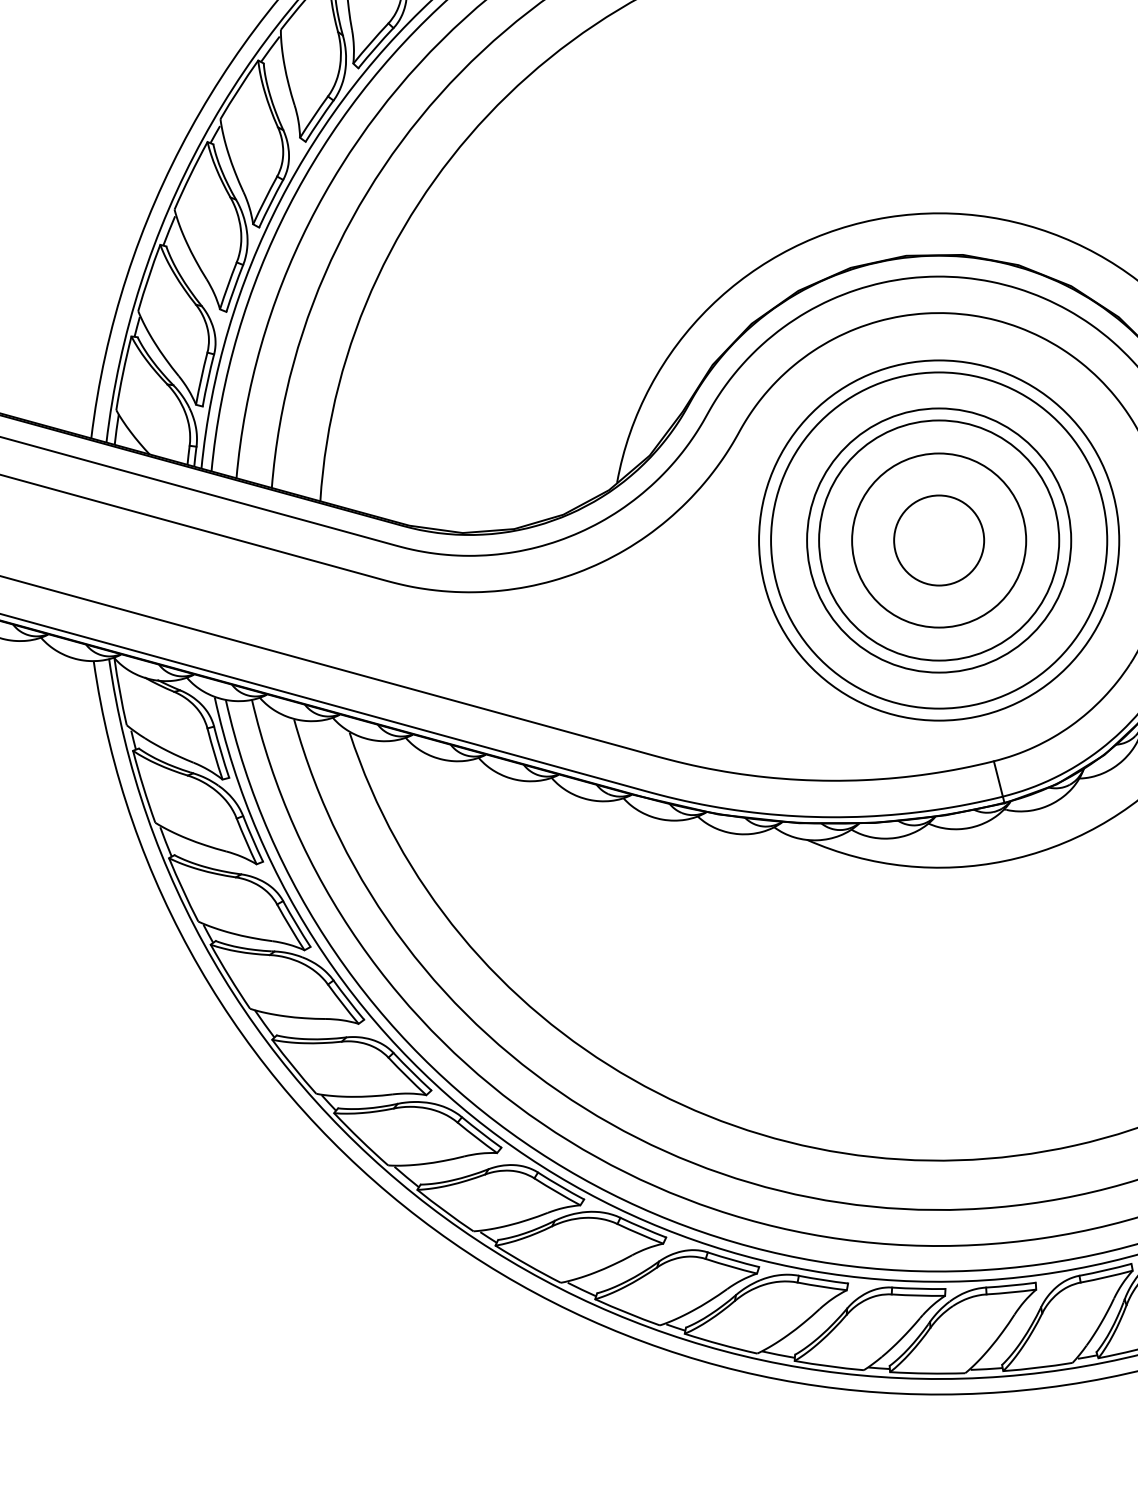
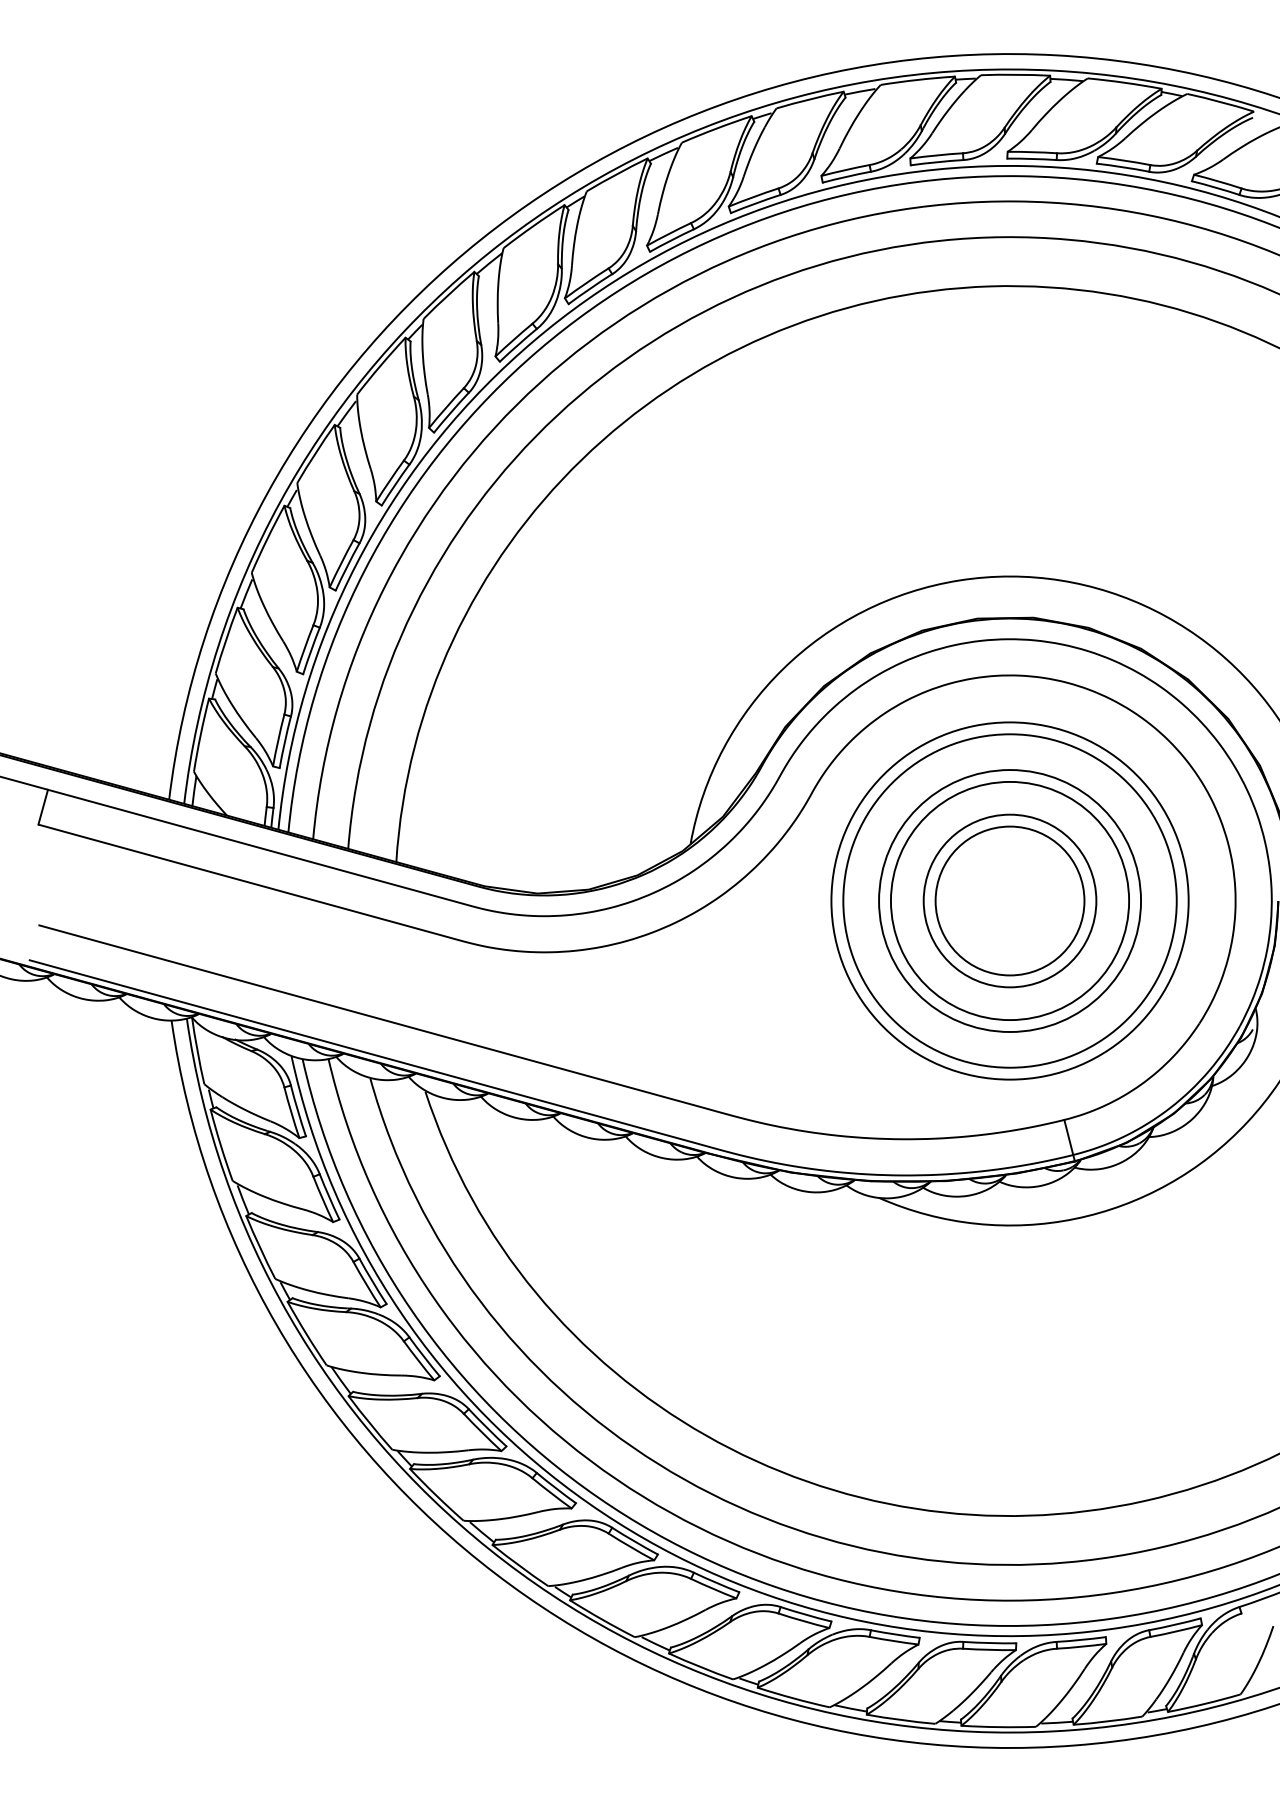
circle: (938, 540) -> (1009, 900), size x1.67

